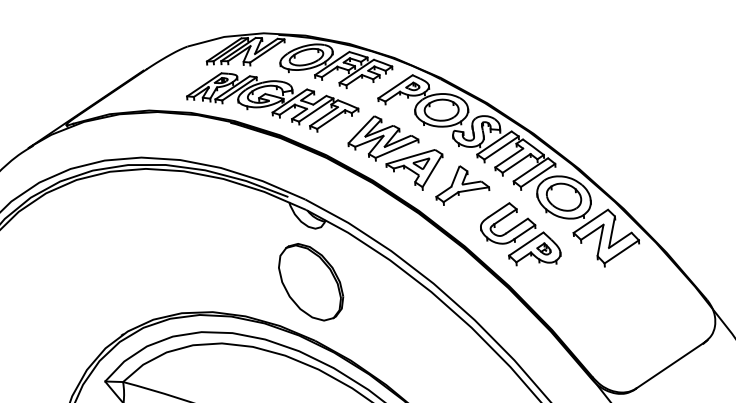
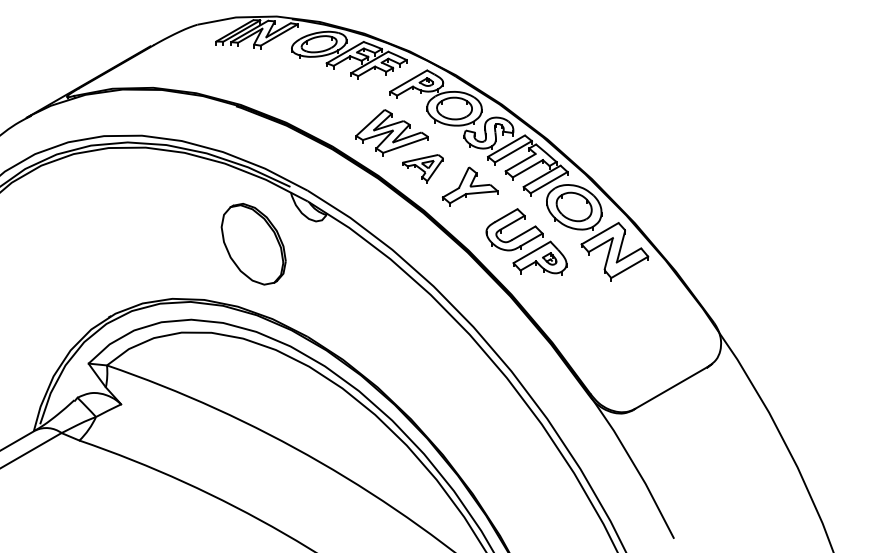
part: (272, 101) -> (280, 87), removed
part: (414, 170) -> (422, 168), size x0.7
part: (310, 282) -> (253, 244), moved

